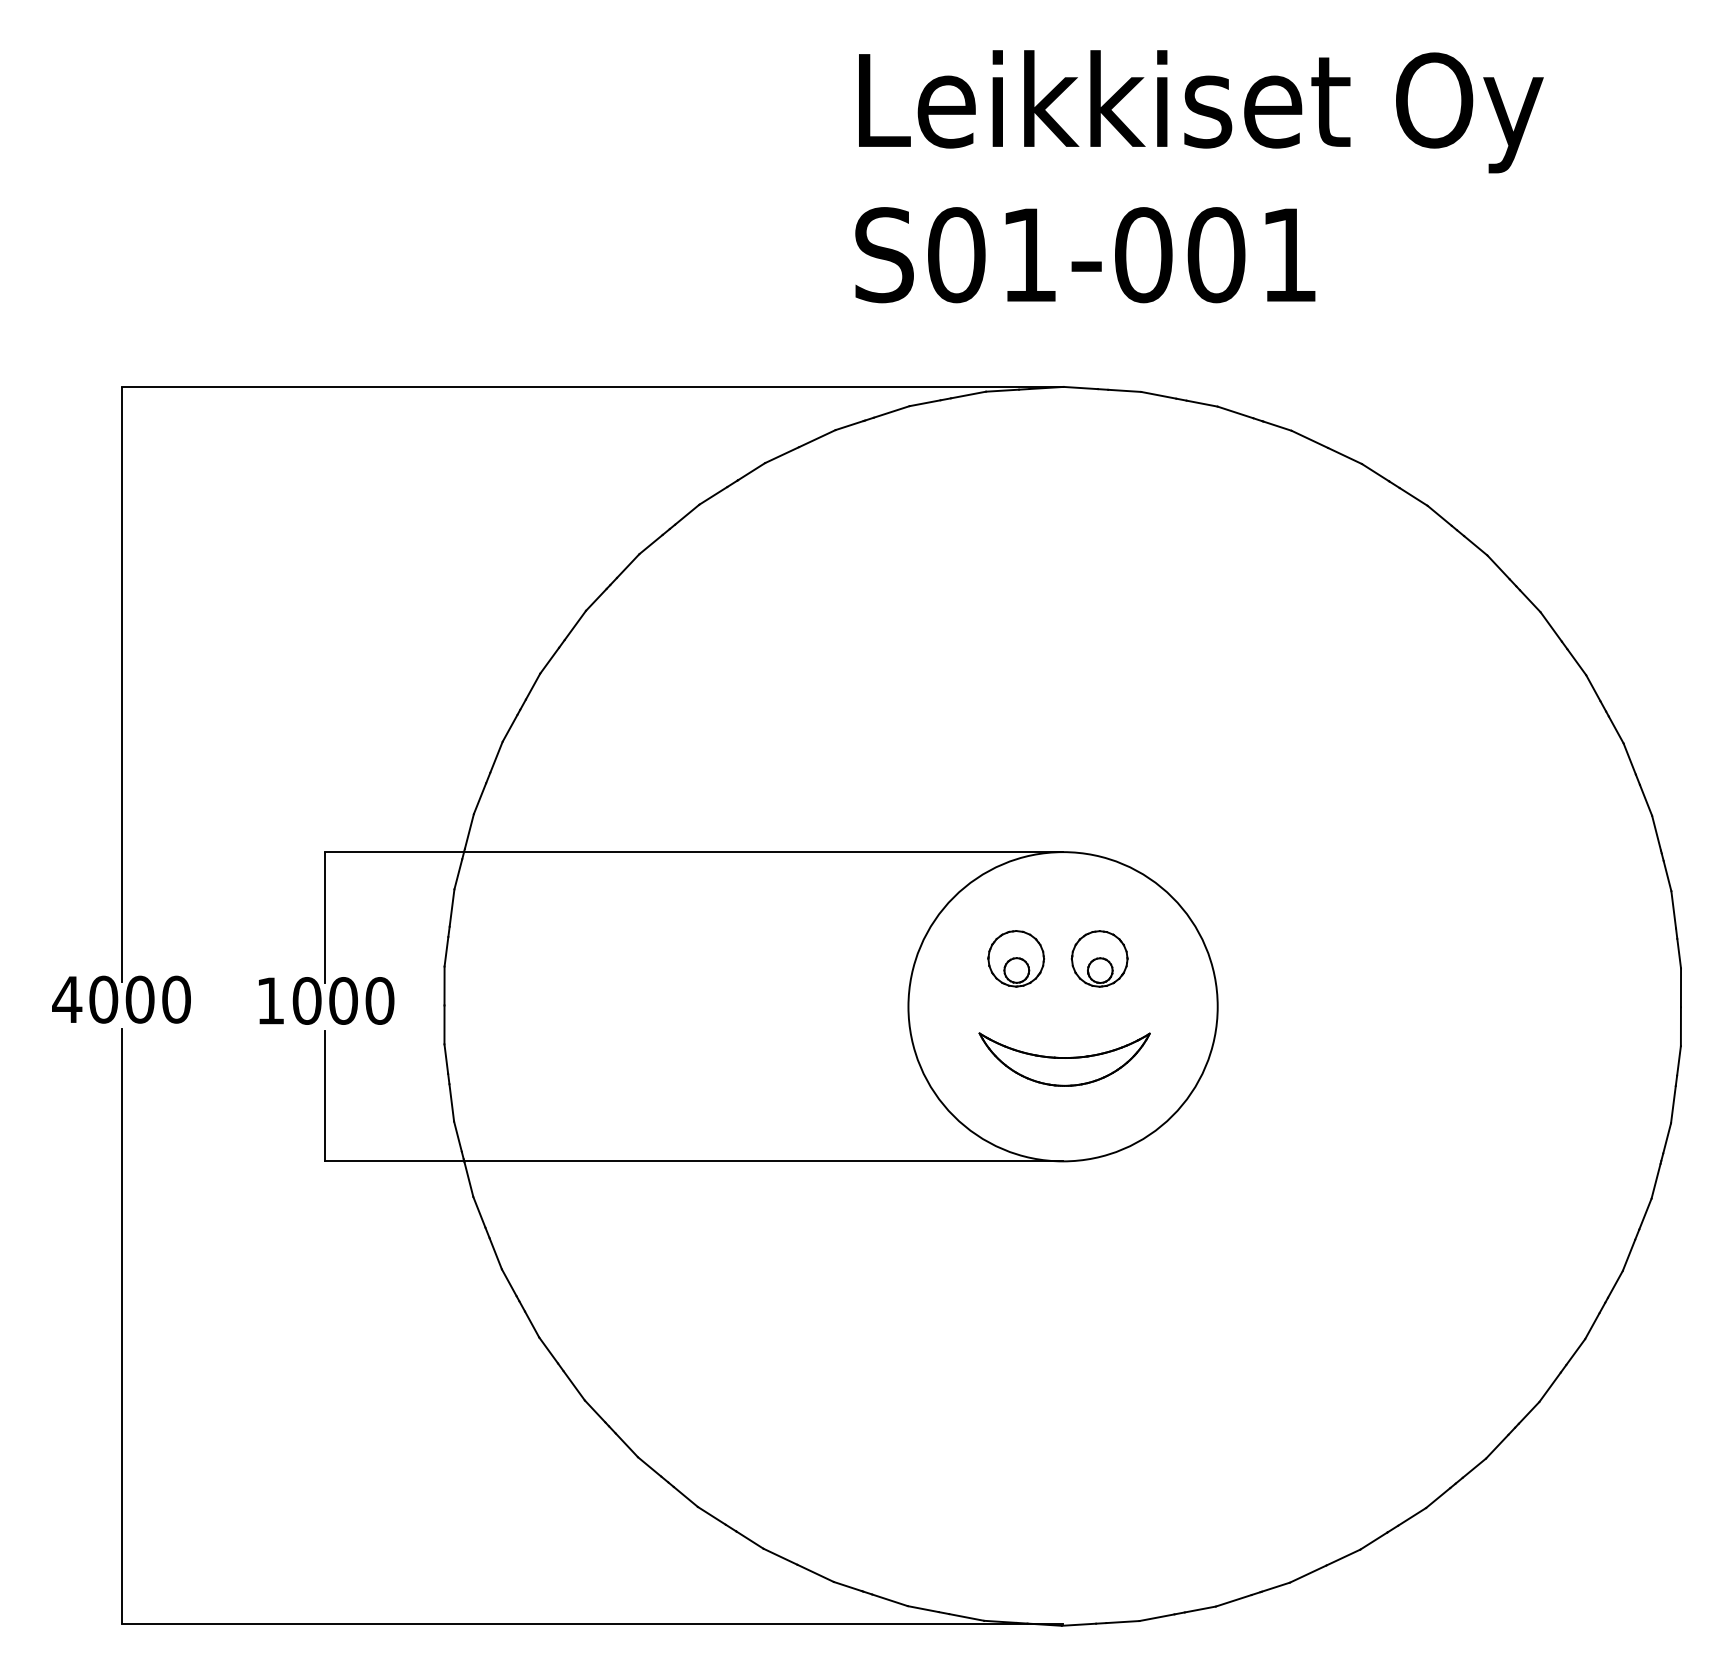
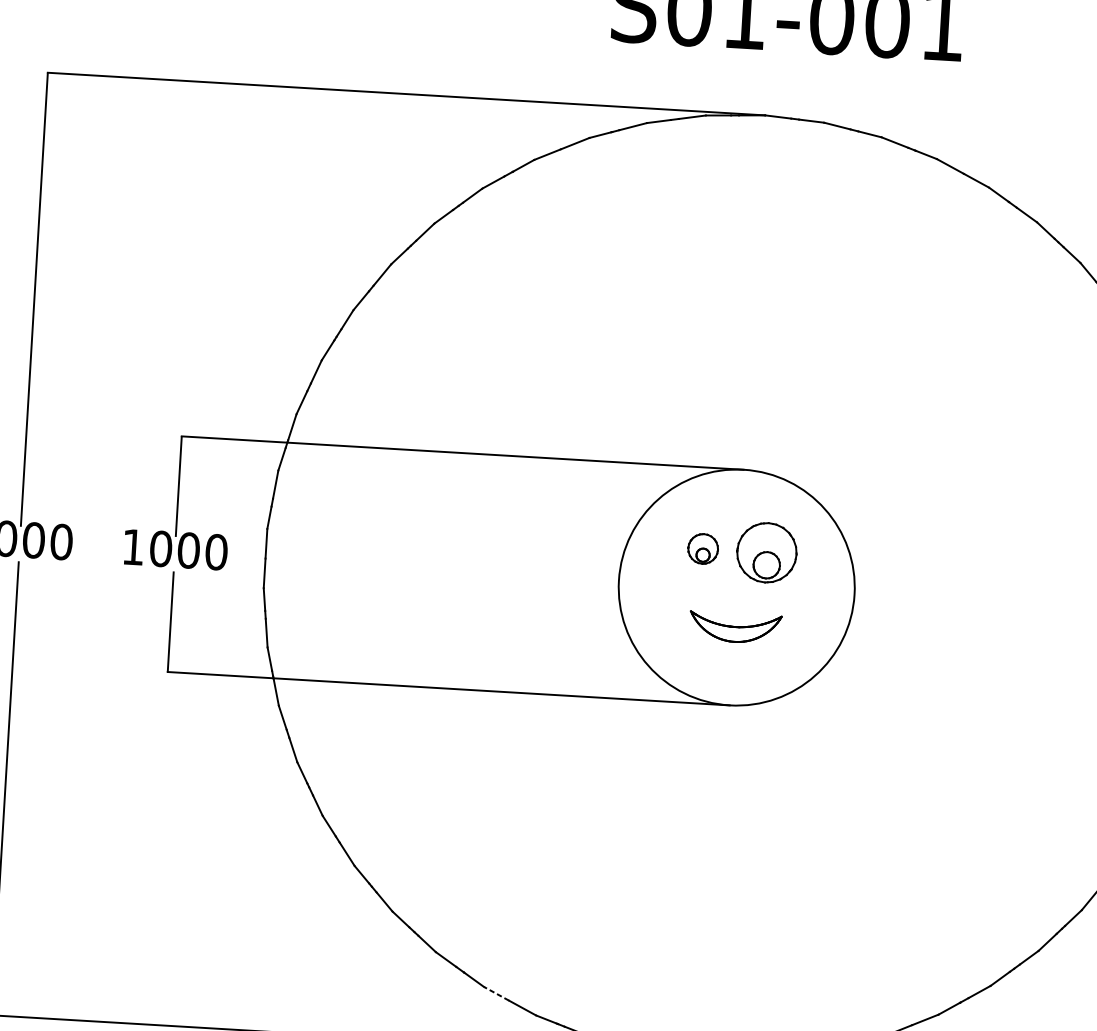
part: (1015, 958) -> (702, 548), size x0.7
part: (1099, 958) -> (766, 552), size x1.4
part: (1064, 1059) -> (735, 627), size x0.7
line: (780, 1556) -> (496, 993), solid -> dashed

